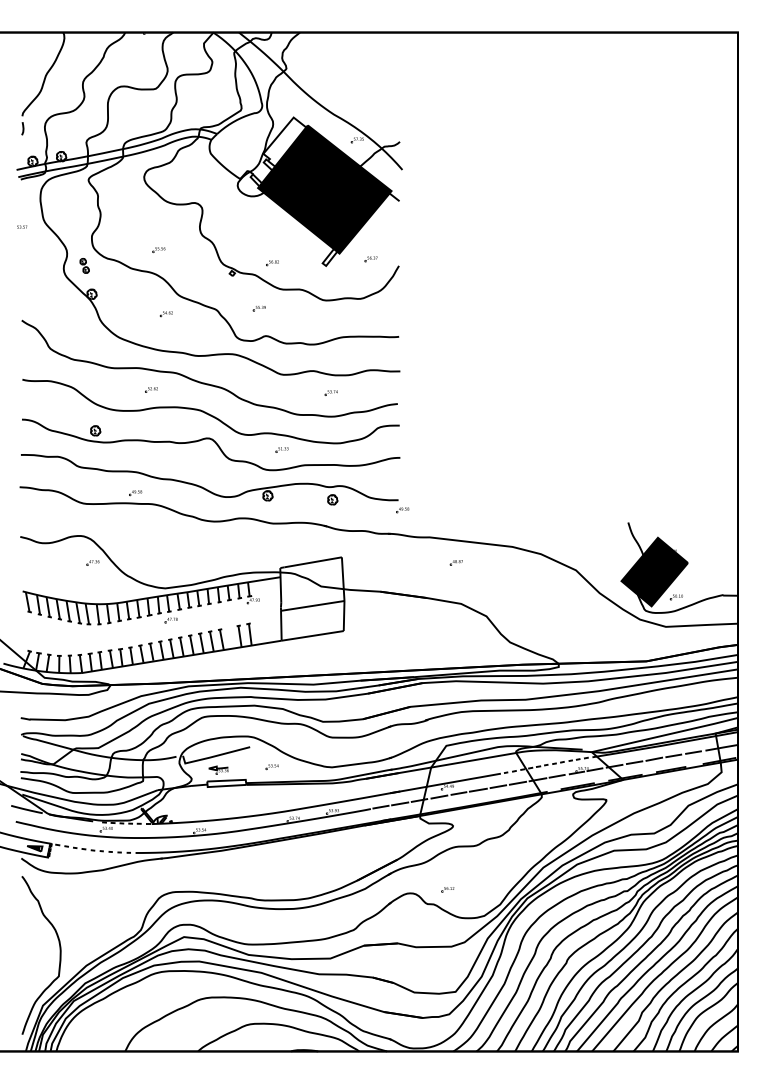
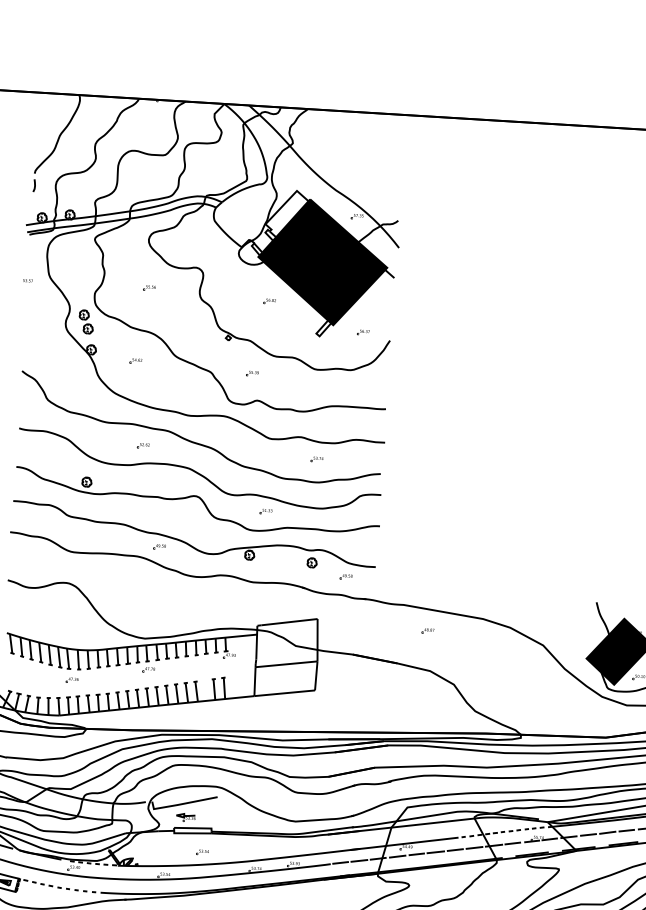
part: (158, 249) -> (149, 287), moved
part: (272, 263) -> (269, 301), moved
part: (84, 265) -> (85, 321), size x1.67
part: (165, 314) -> (134, 361), moved
part: (135, 493) -> (159, 547), moved
part: (402, 510) -> (345, 577), moved
part: (92, 562) -> (71, 679), moved
part: (271, 767) -> (201, 852), moved

